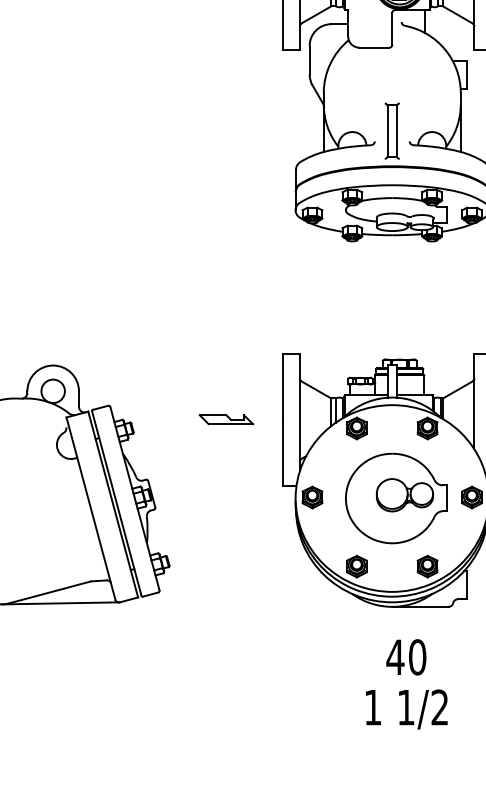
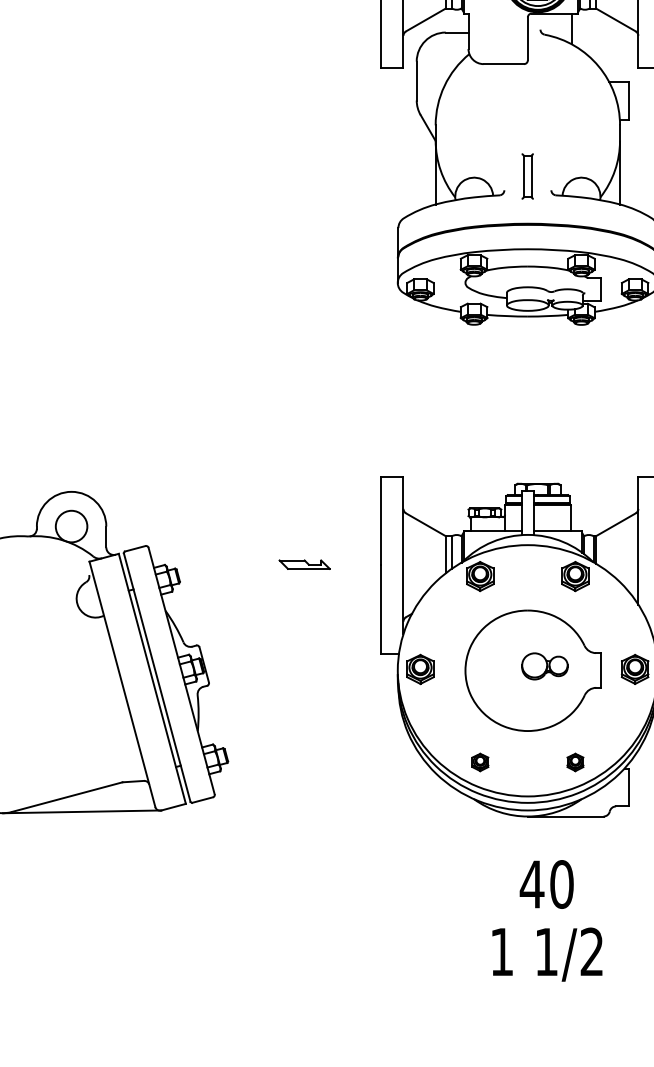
part: (392, 131) -> (527, 176), size x0.6
part: (226, 419) -> (304, 564), size x0.7
part: (404, 495) -> (544, 666), size x0.6
part: (357, 566) -> (480, 762), size x0.6
part: (427, 566) -> (575, 762), size x0.6

